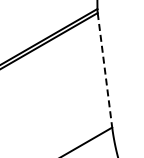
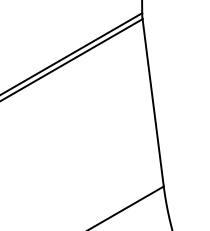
line: (104, 70) -> (152, 103), dashed -> solid

